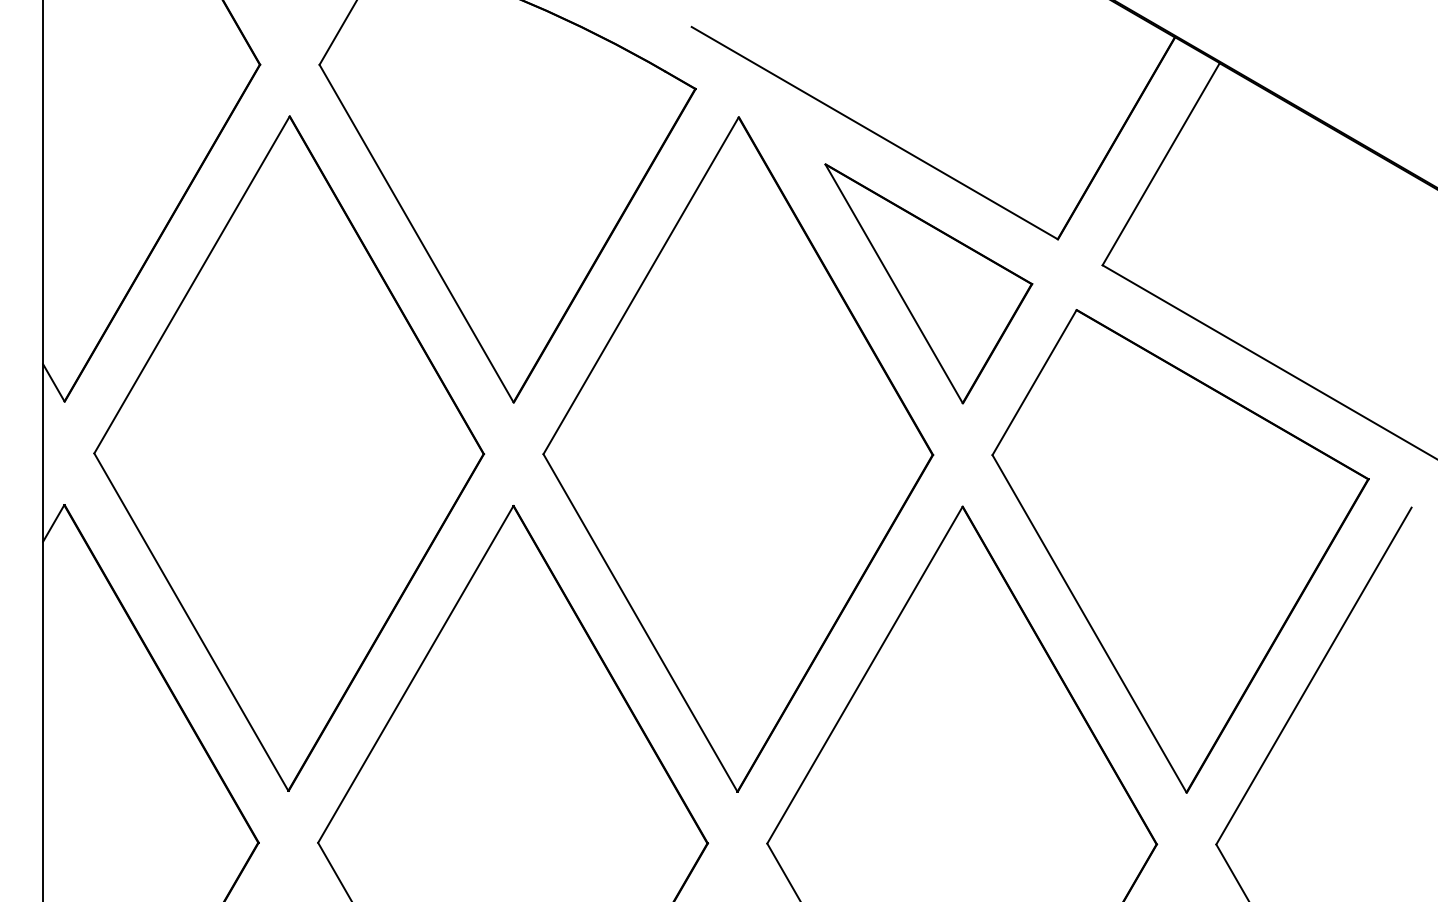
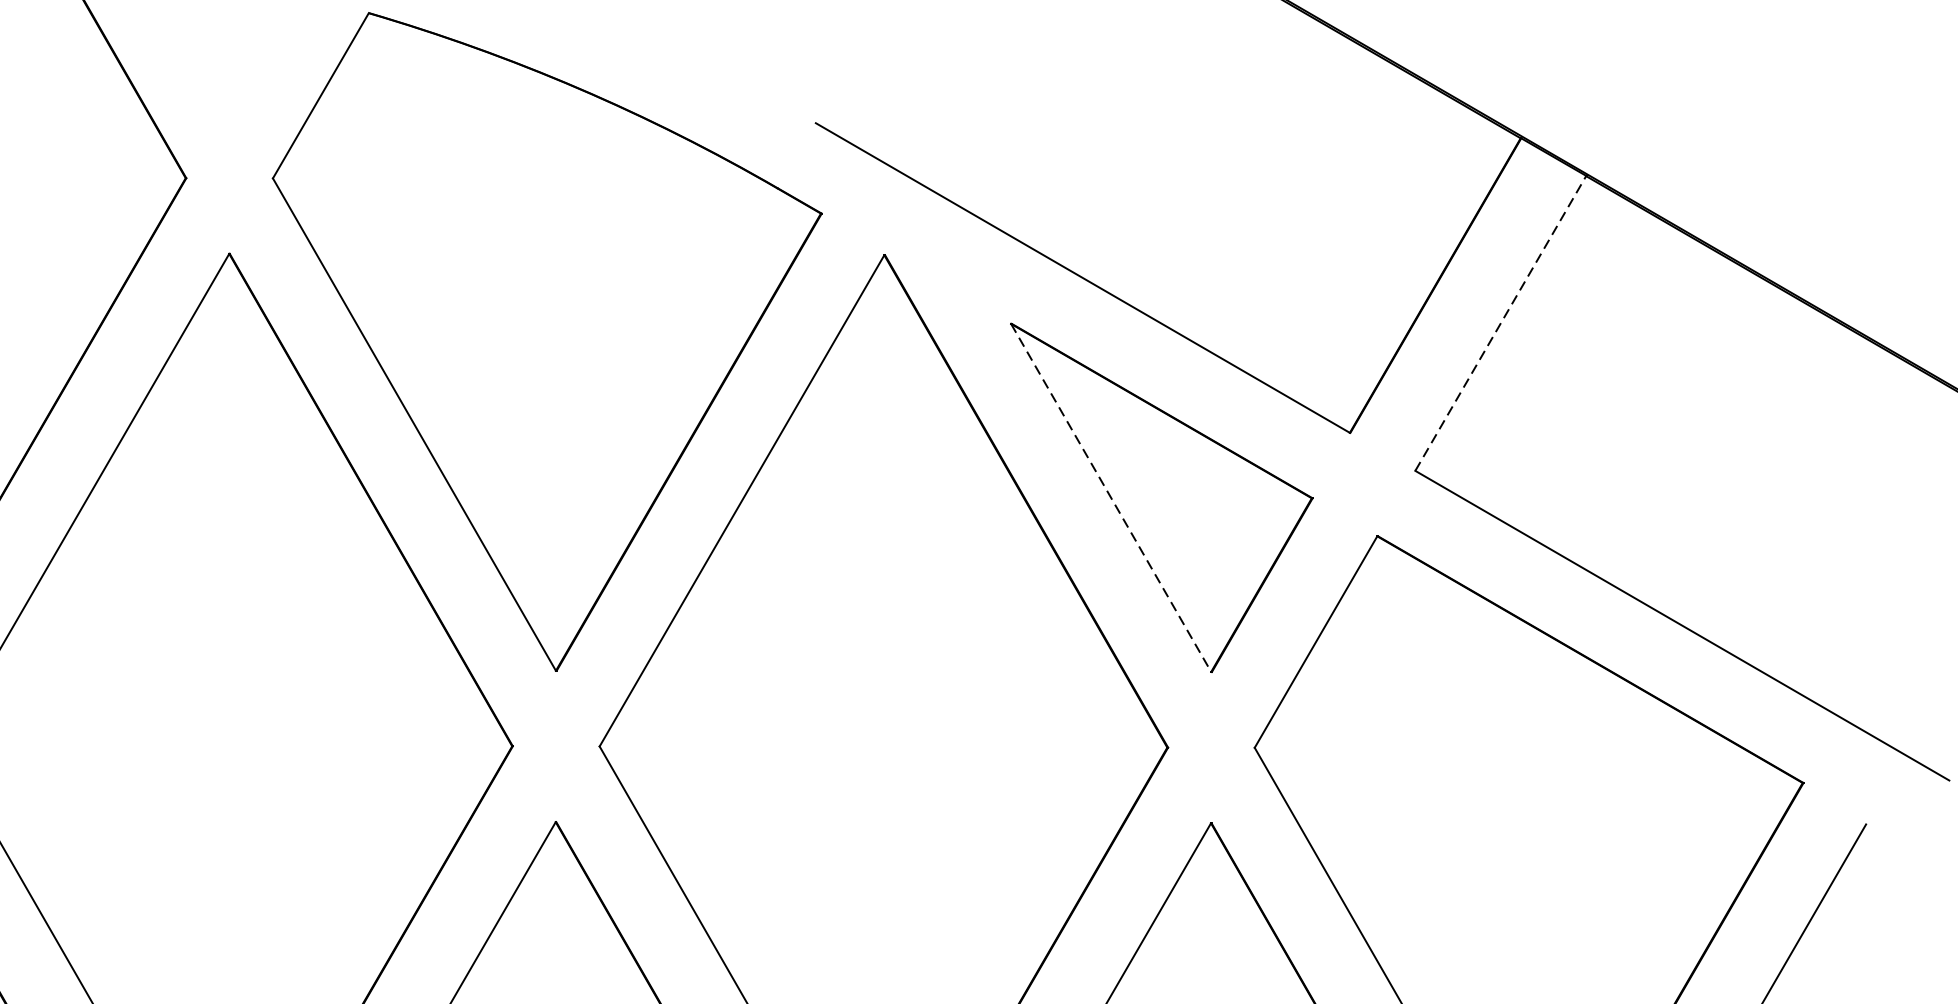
line: (1161, 164) -> (1501, 323), solid -> dashed
line: (894, 283) -> (1111, 497), solid -> dashed

